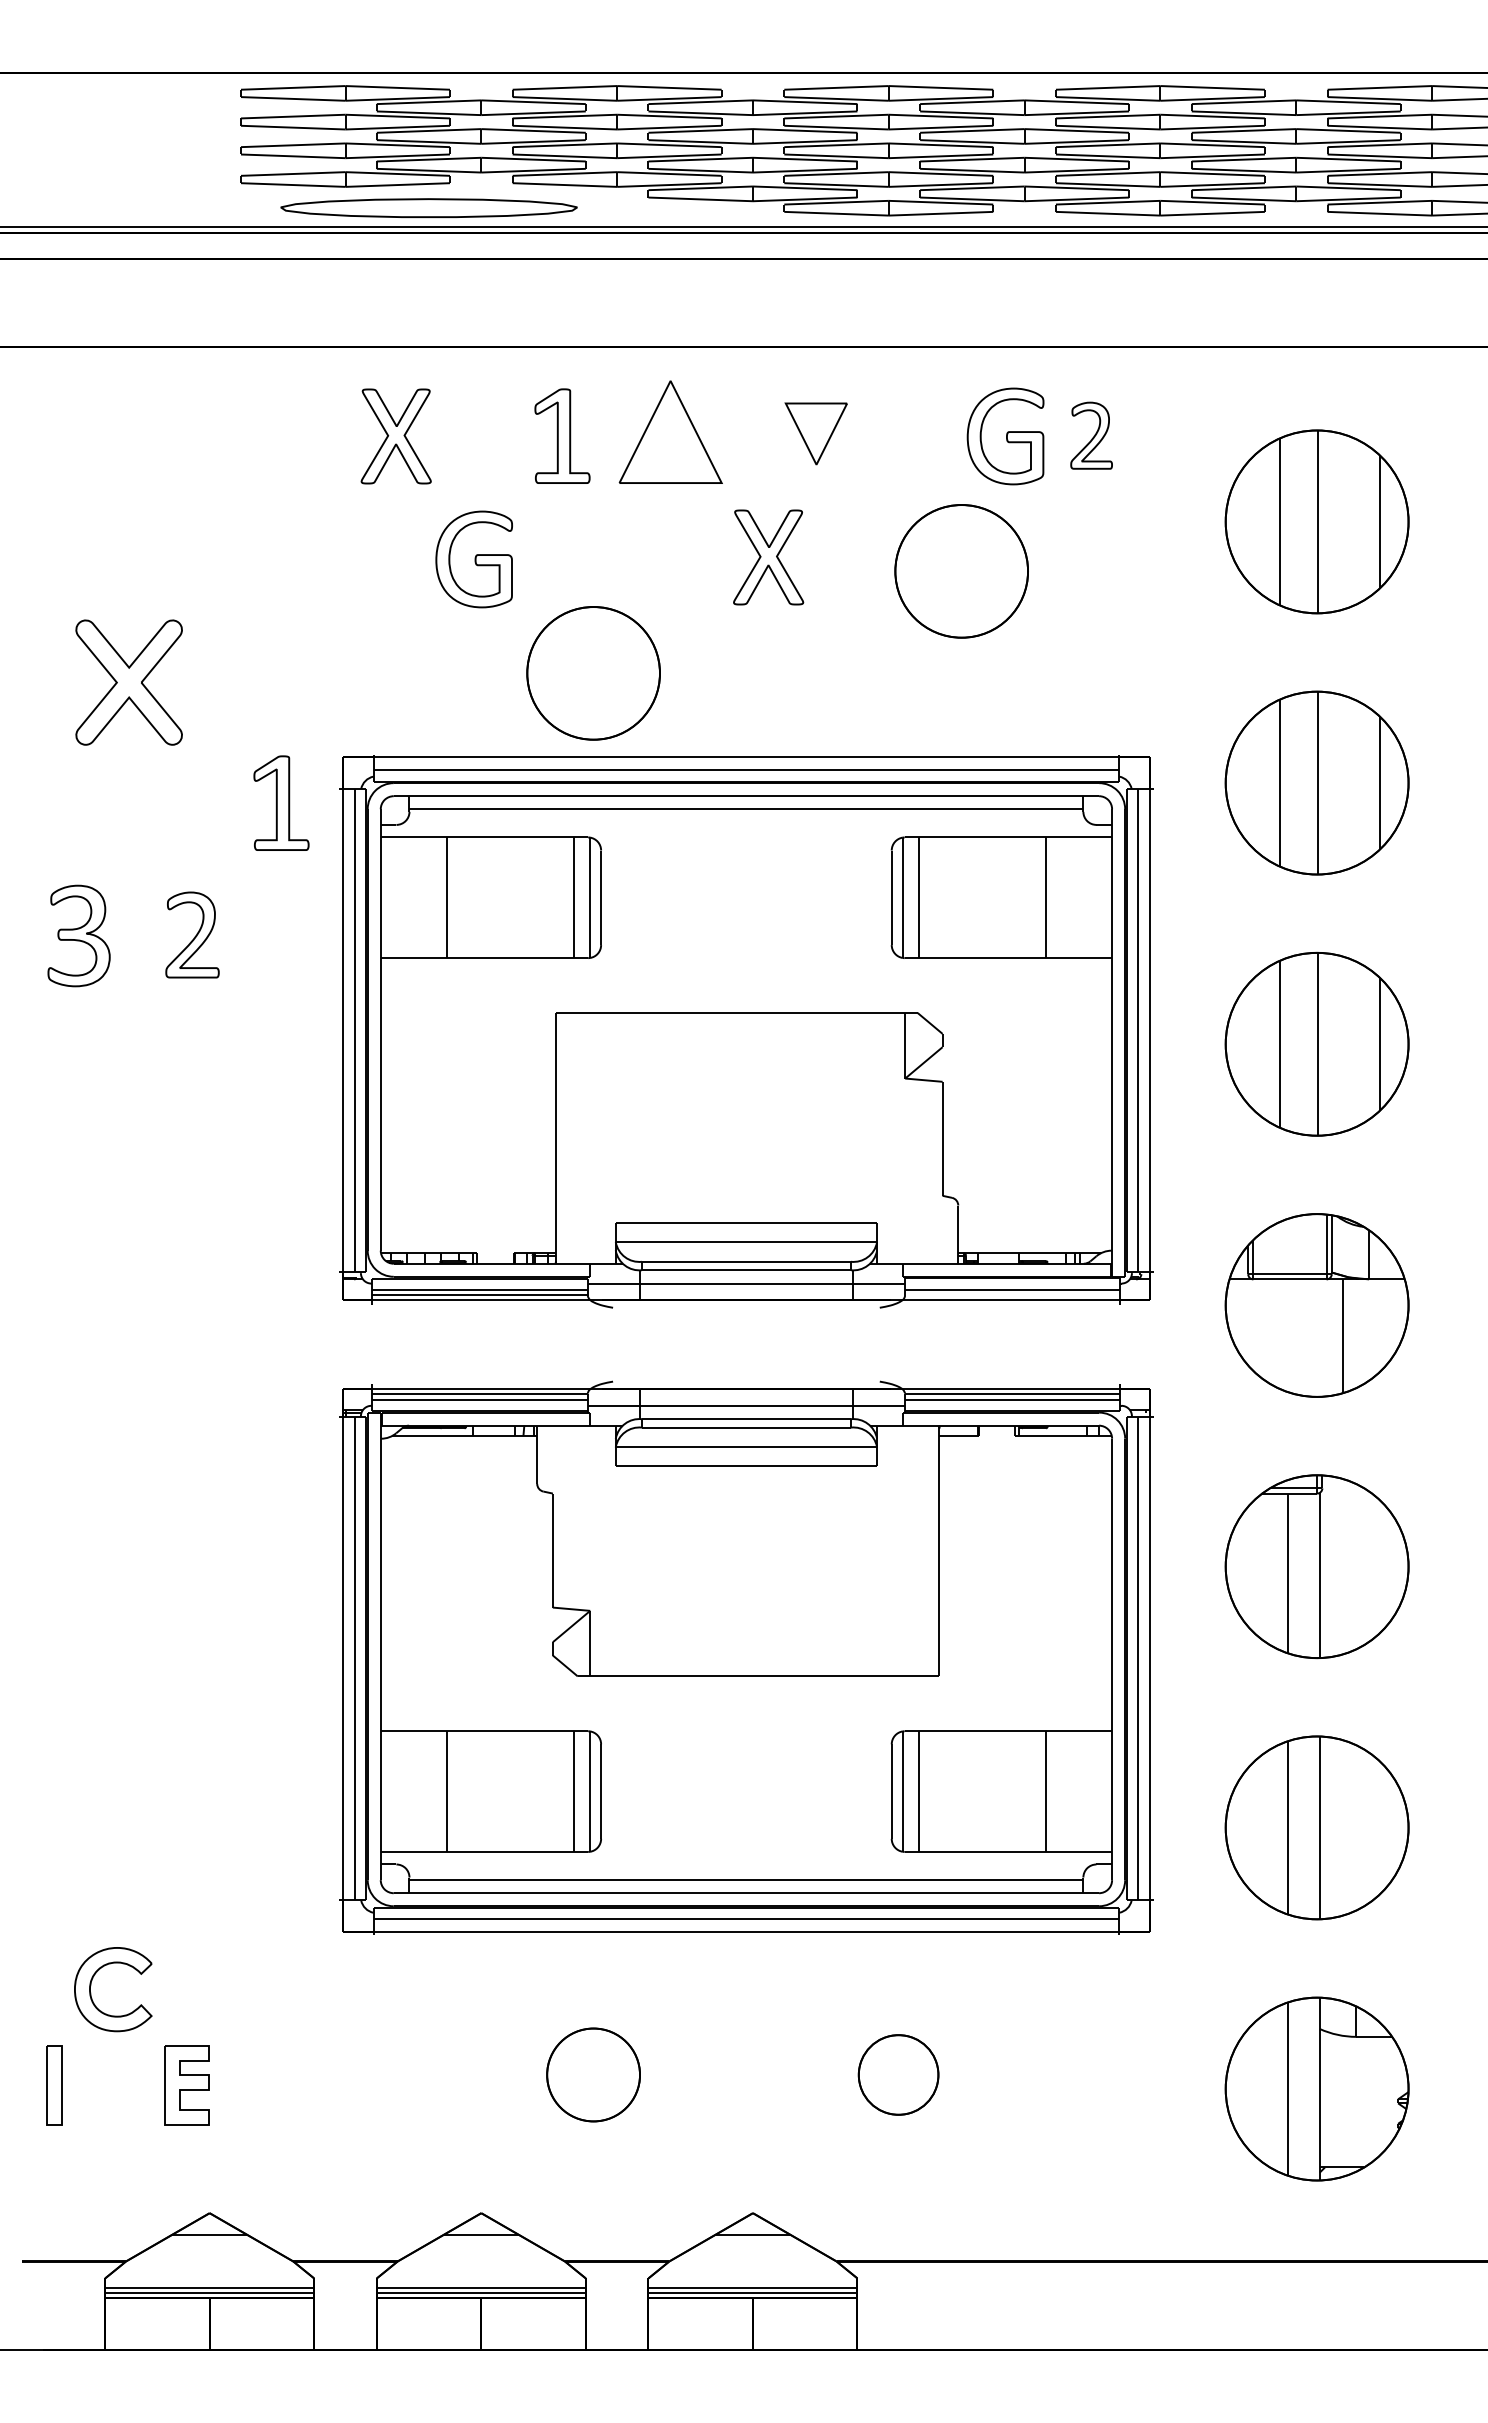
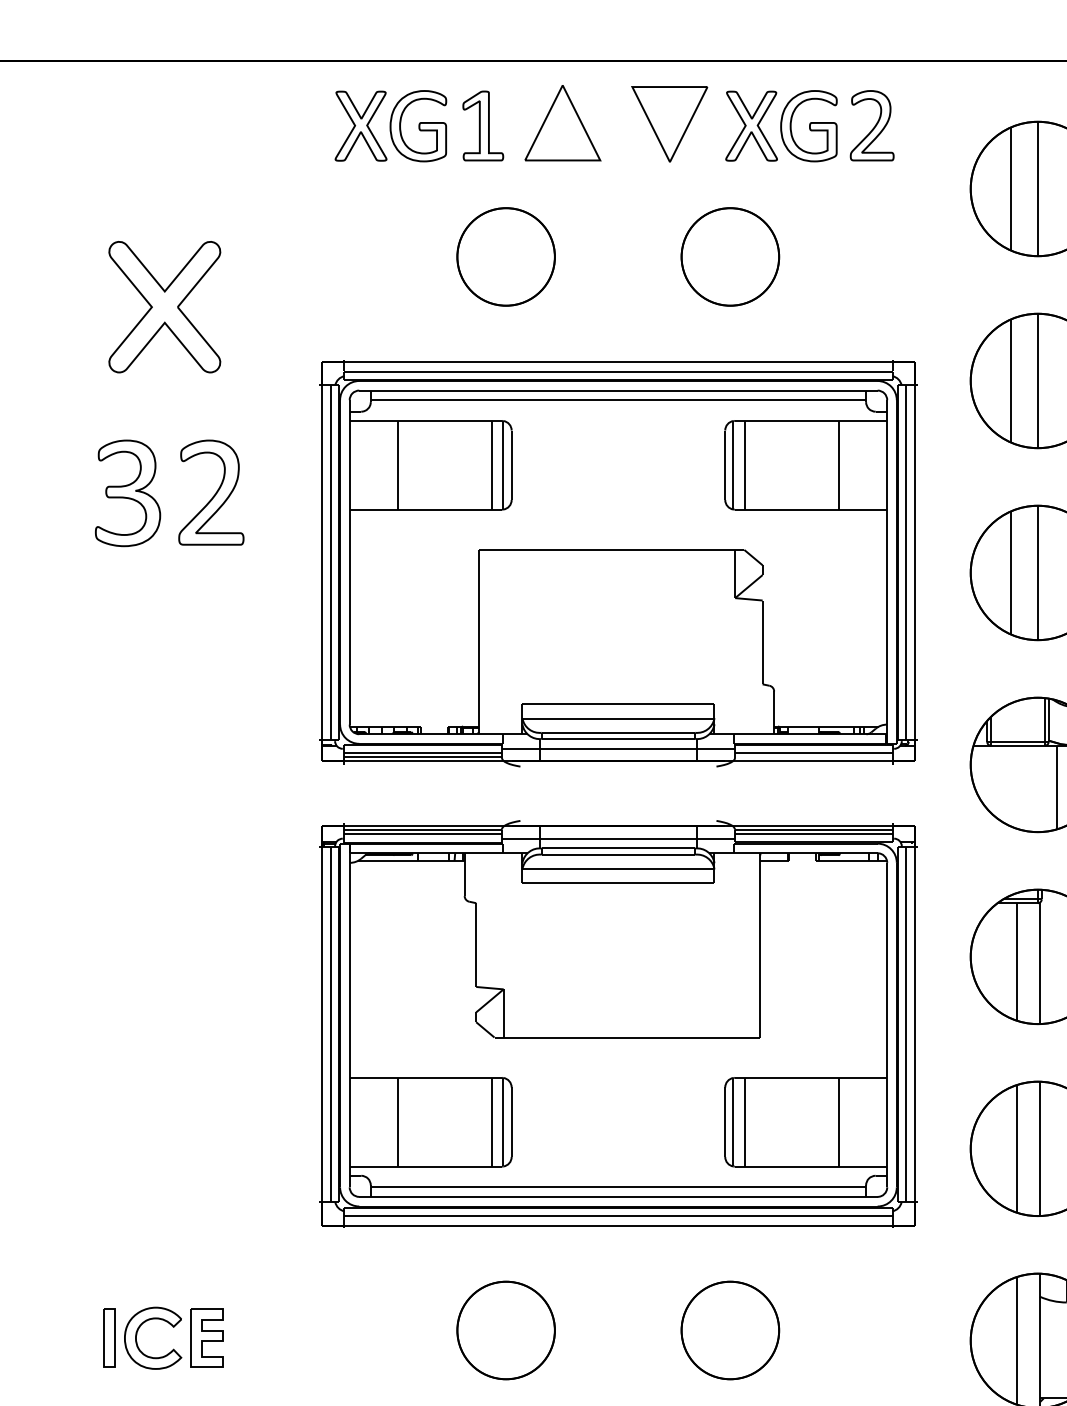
part: (816, 433) -> (669, 124), size x1.67
part: (1091, 435) -> (872, 125), size x1.43
part: (768, 557) -> (751, 126), moved
part: (473, 559) -> (417, 126), moved
part: (961, 571) -> (730, 257), moved
part: (593, 673) -> (506, 257), moved
part: (128, 682) -> (164, 307), size x1.43
part: (281, 802) -> (276, 395), removed
part: (192, 934) -> (211, 492), size x1.67
part: (78, 935) -> (127, 492), size x1.43
part: (91, 1992) -> (137, 1340), moved
part: (593, 2074) -> (506, 1330), size x1.43
part: (898, 2074) -> (730, 1330), size x1.67

